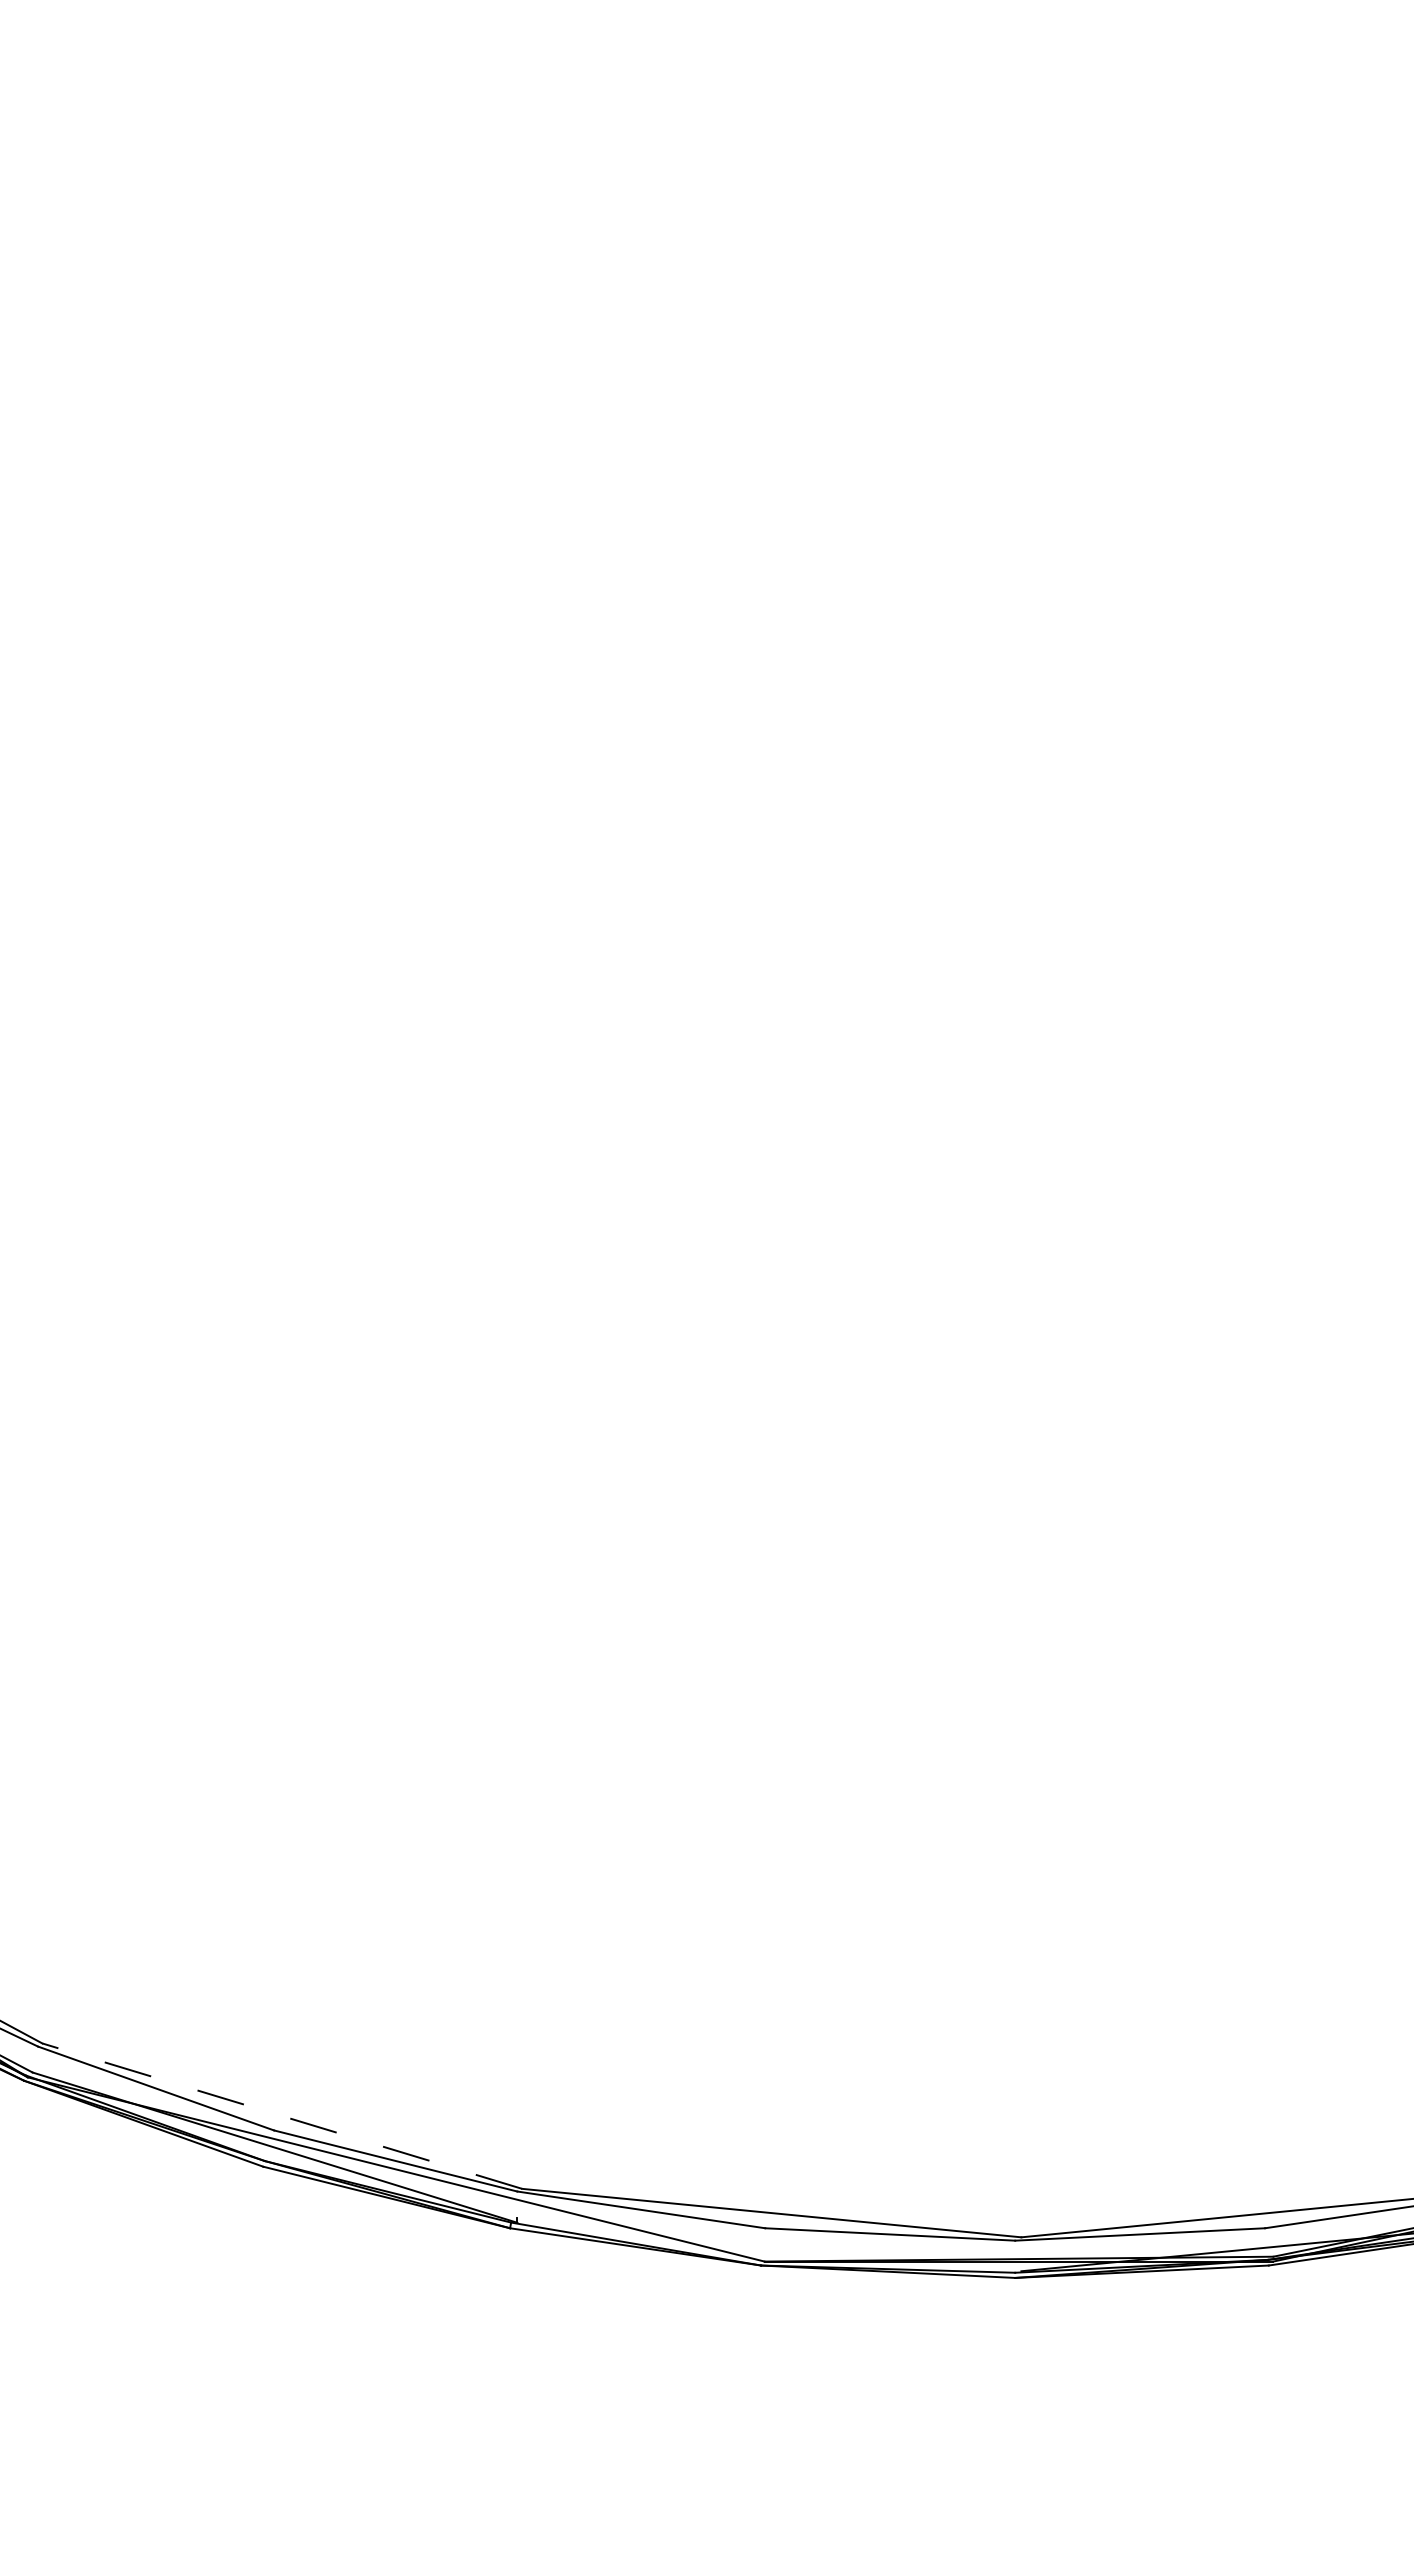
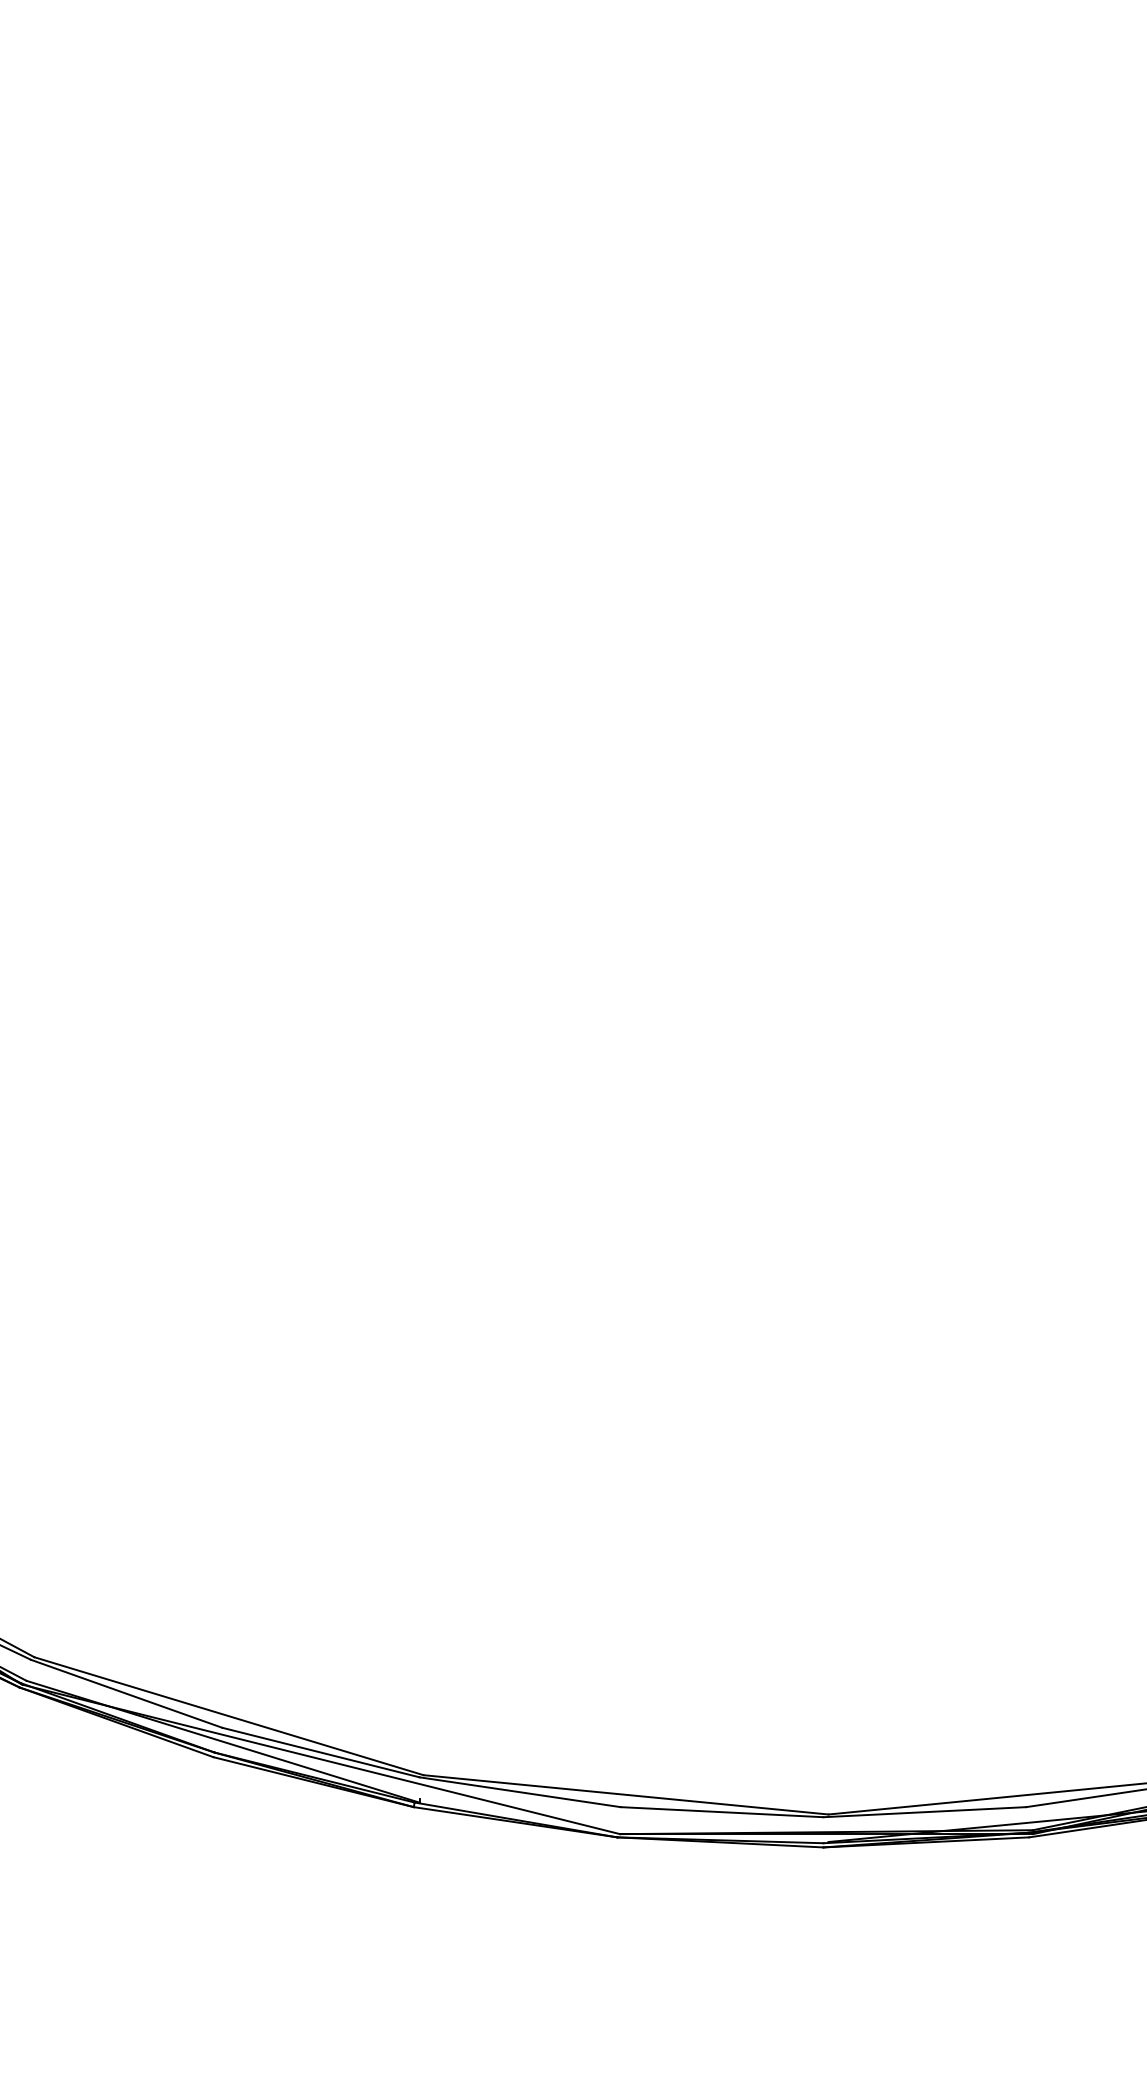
line: (282, 2116) -> (229, 1716), dashed -> solid

